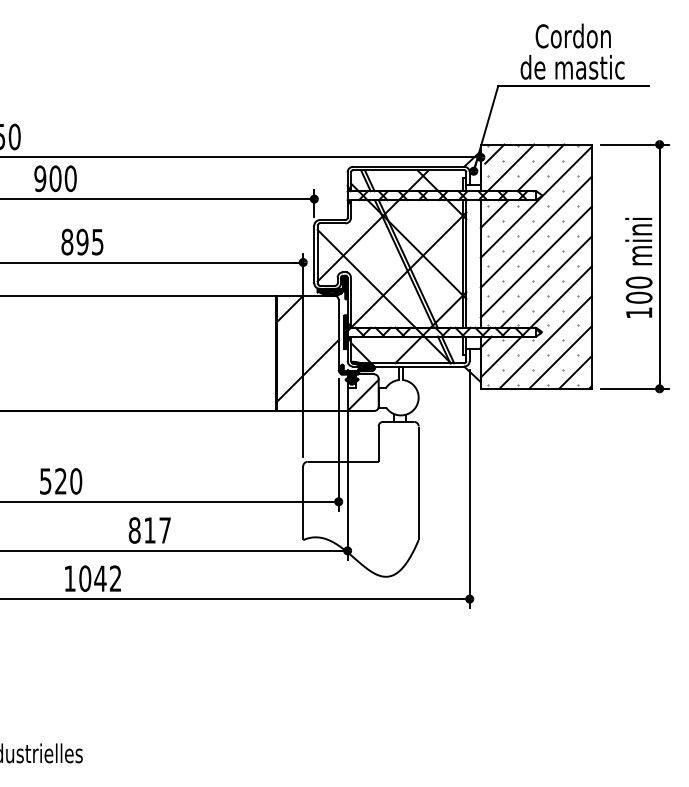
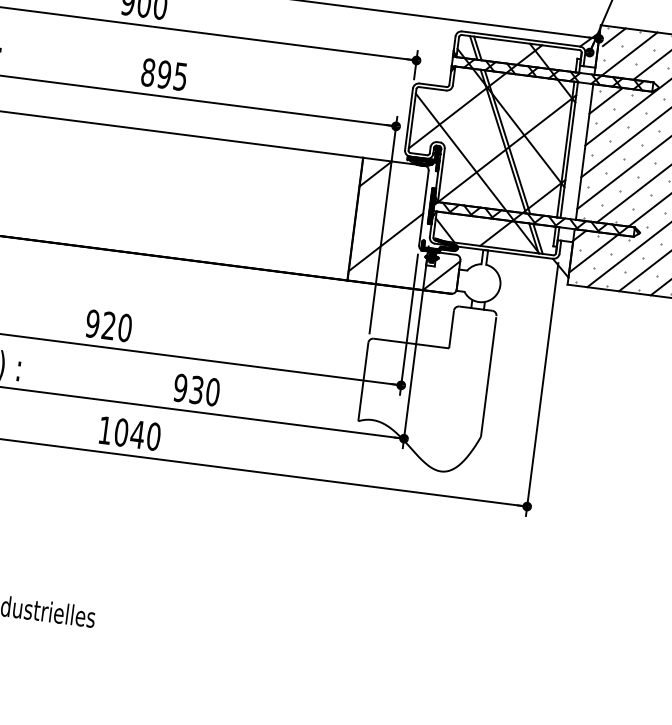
text: (45, 481) -> (92, 323), 520 -> 920
text: (149, 530) -> (196, 390), 817 -> 930
text: (115, 578) -> (153, 436), 1042 -> 1040

